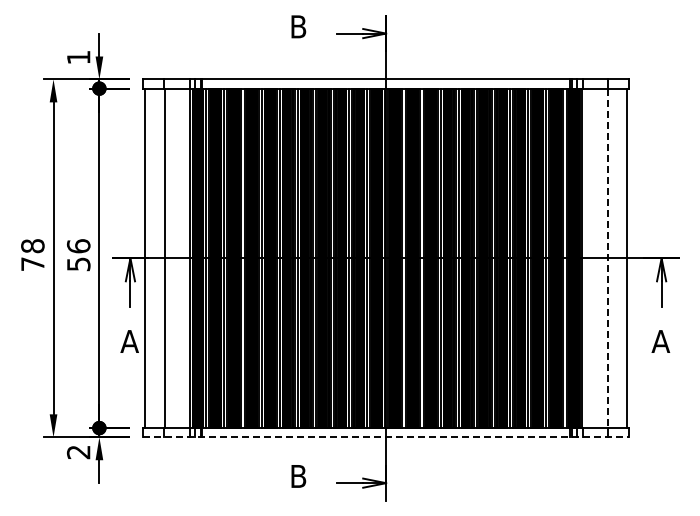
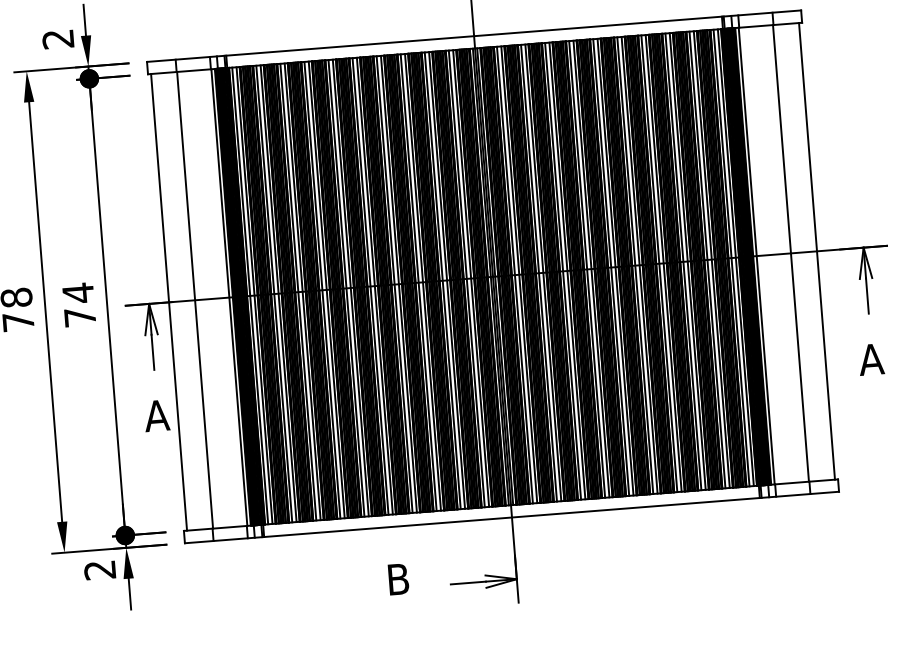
text: (78, 57) -> (57, 39), 1 -> 2
text: (78, 254) -> (78, 304), 56 -> 74
line: (607, 258) -> (790, 253), dashed -> solid
line: (386, 437) -> (512, 517), dashed -> solid

